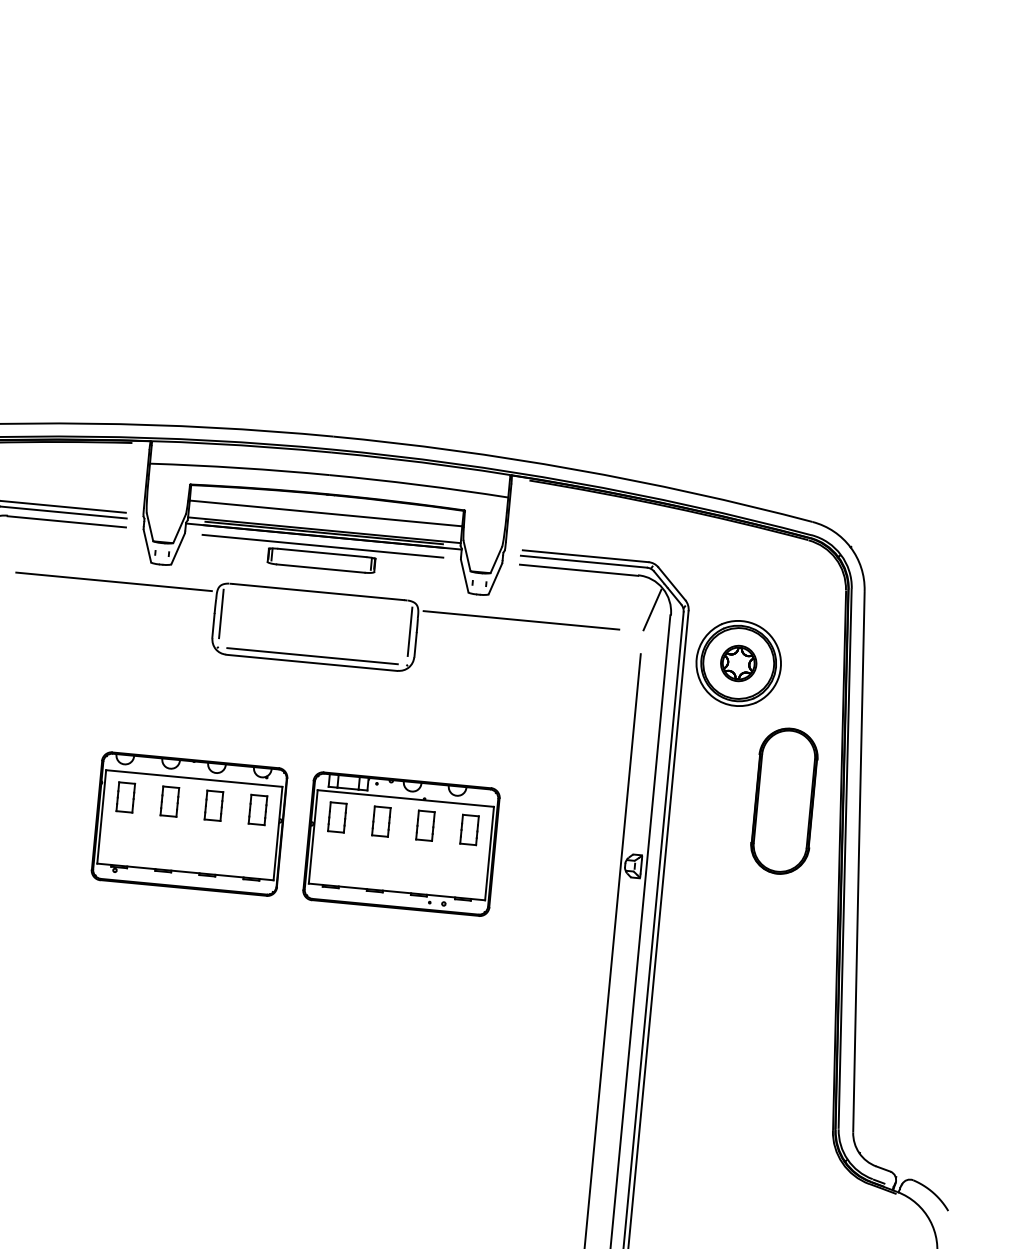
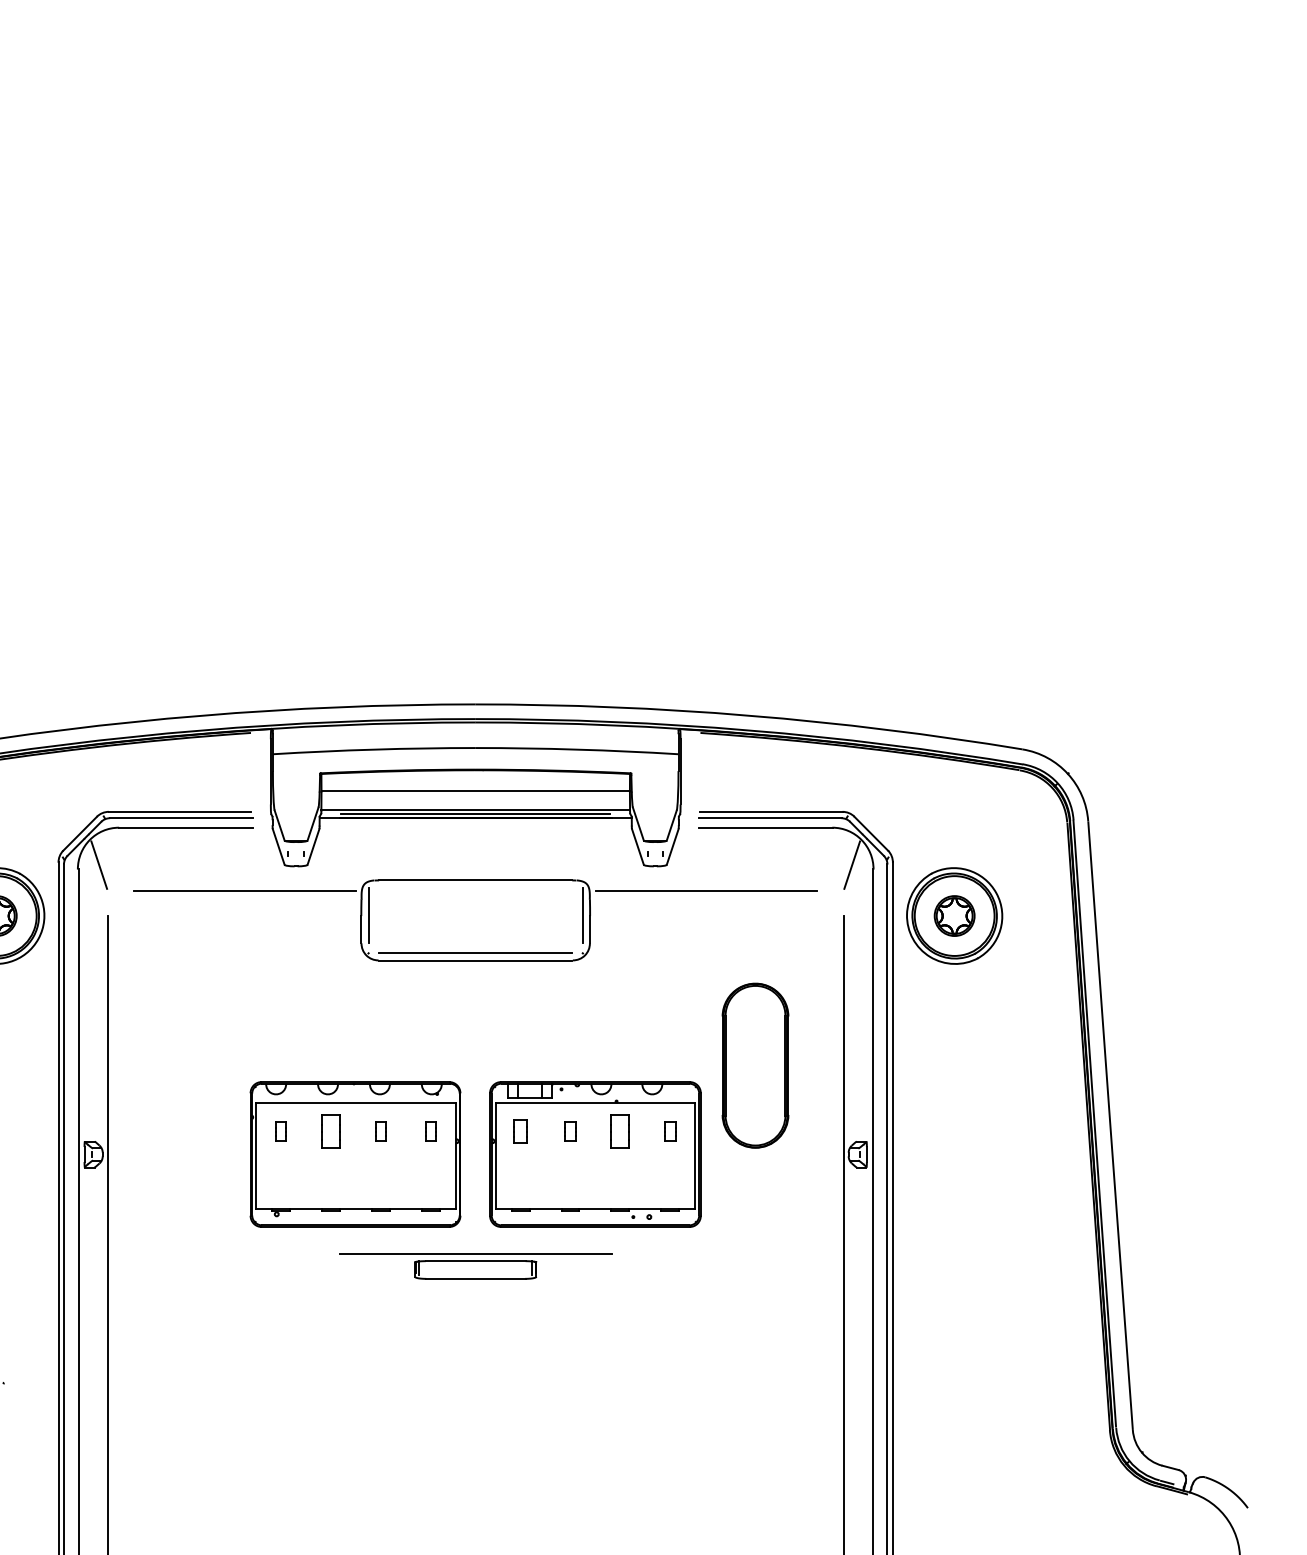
part: (321, 557) -> (475, 1266), moved
part: (125, 797) -> (280, 1131), size x0.6
part: (784, 801) -> (755, 1065), moved
part: (213, 805) -> (380, 1131), size x0.6
part: (257, 810) -> (430, 1131), size x0.6
part: (337, 817) -> (520, 1131), size x0.7
part: (381, 821) -> (570, 1131), size x0.6
part: (468, 830) -> (669, 1131), size x0.6

